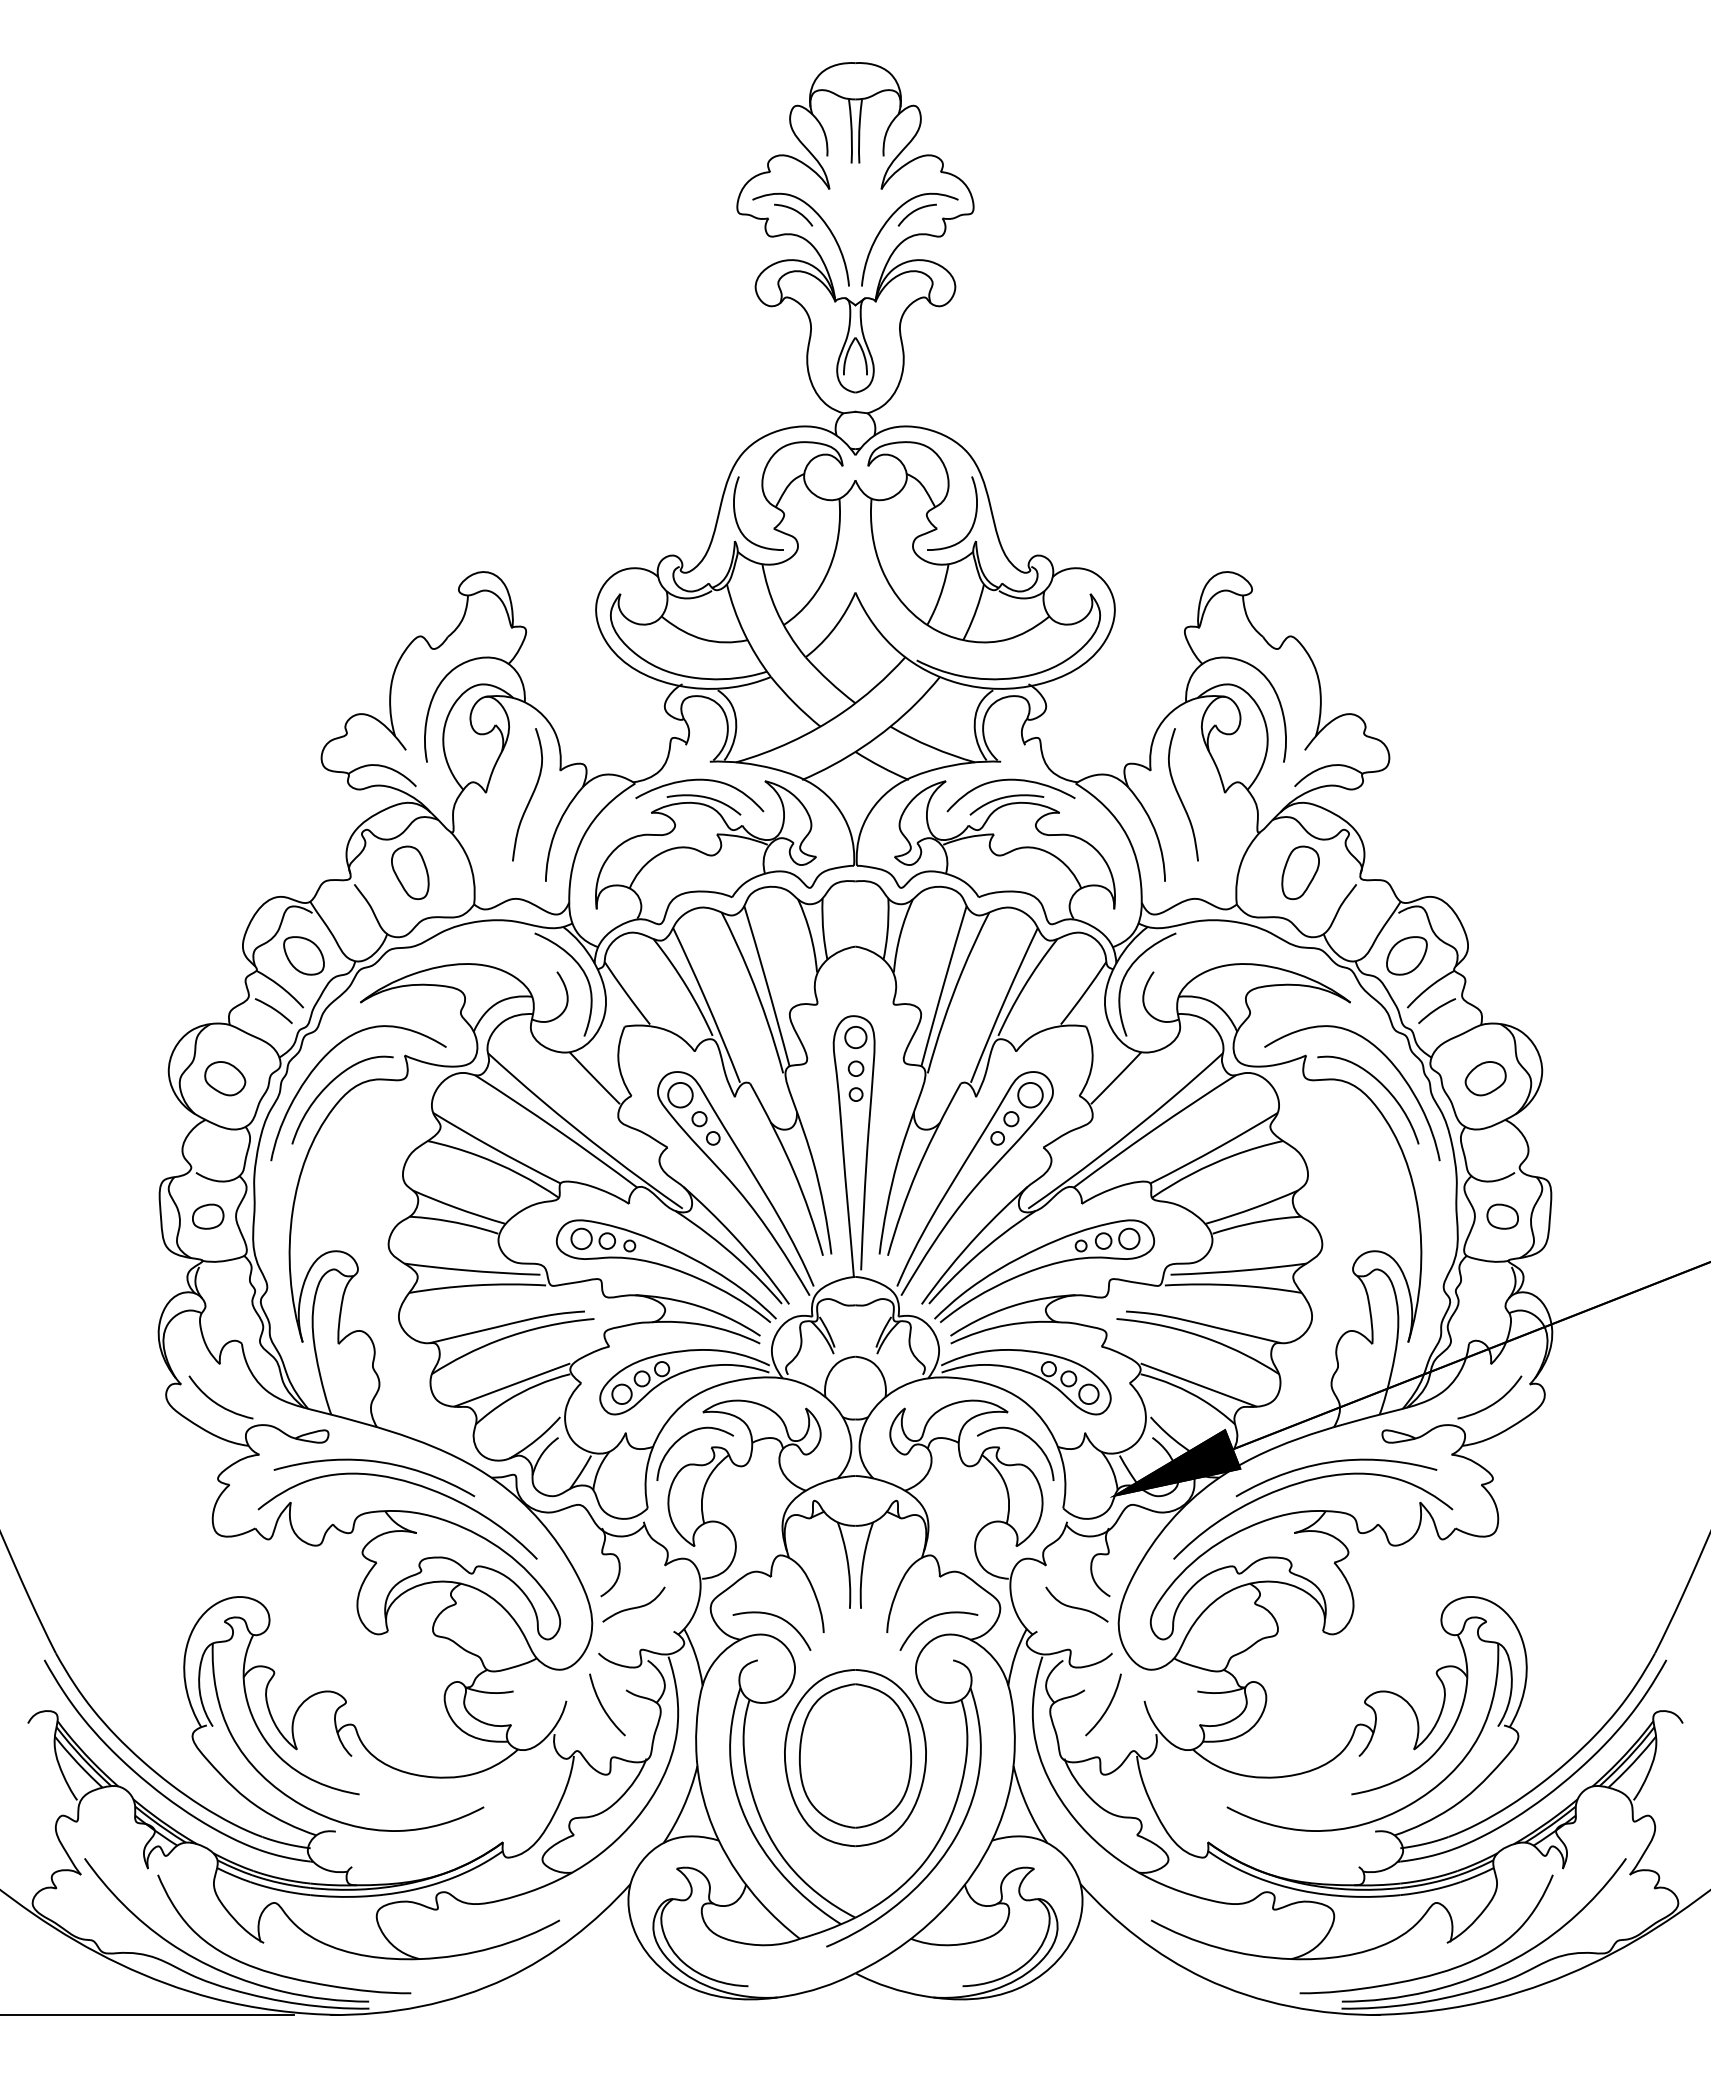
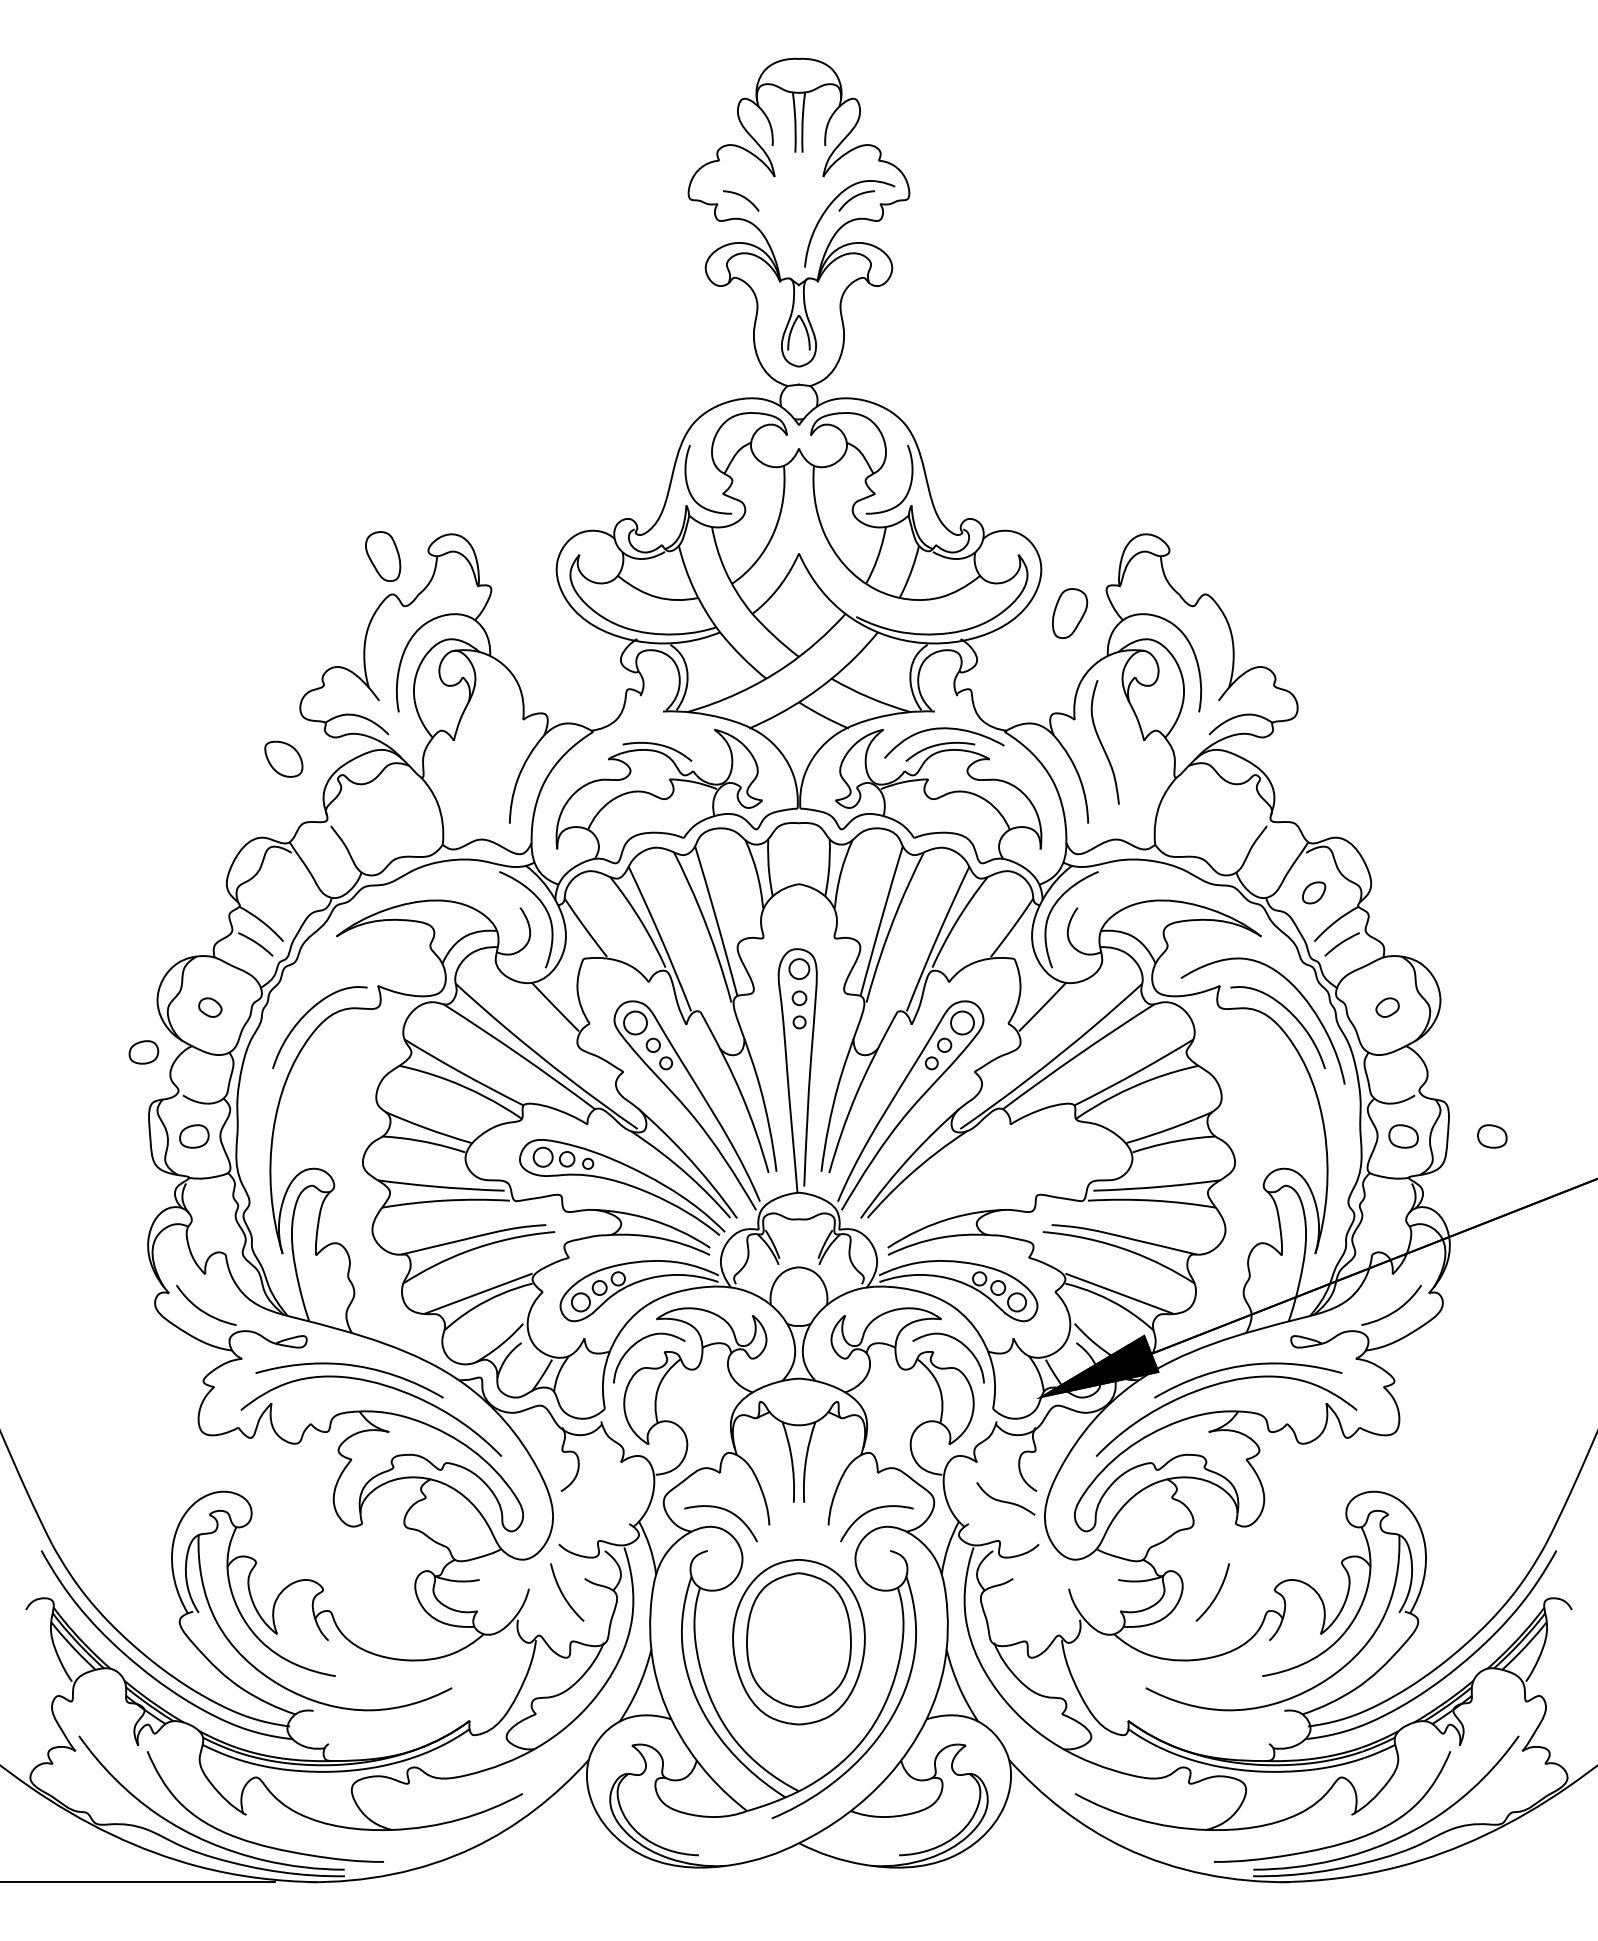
curve: (821, 220) -> (767, 205), removed
curve: (699, 780) -> (653, 729), removed
curve: (530, 796) -> (495, 743), removed
part: (410, 872) -> (383, 556), moved
part: (1300, 872) -> (1069, 613), moved
part: (303, 955) -> (283, 758), moved
part: (1406, 955) -> (1313, 892), size x0.6
curve: (324, 1058) -> (302, 988), removed
part: (225, 1078) -> (210, 1007), size x0.6
part: (1485, 1078) -> (1387, 1007), size x0.6
part: (154, 1126) -> (144, 1052), added
part: (1597, 1216) -> (1492, 1136), added
part: (1044, 1270) -> (975, 1186), removed
curve: (633, 1607) -> (591, 1501), removed
curve: (1107, 1706) -> (1216, 1594), moved

